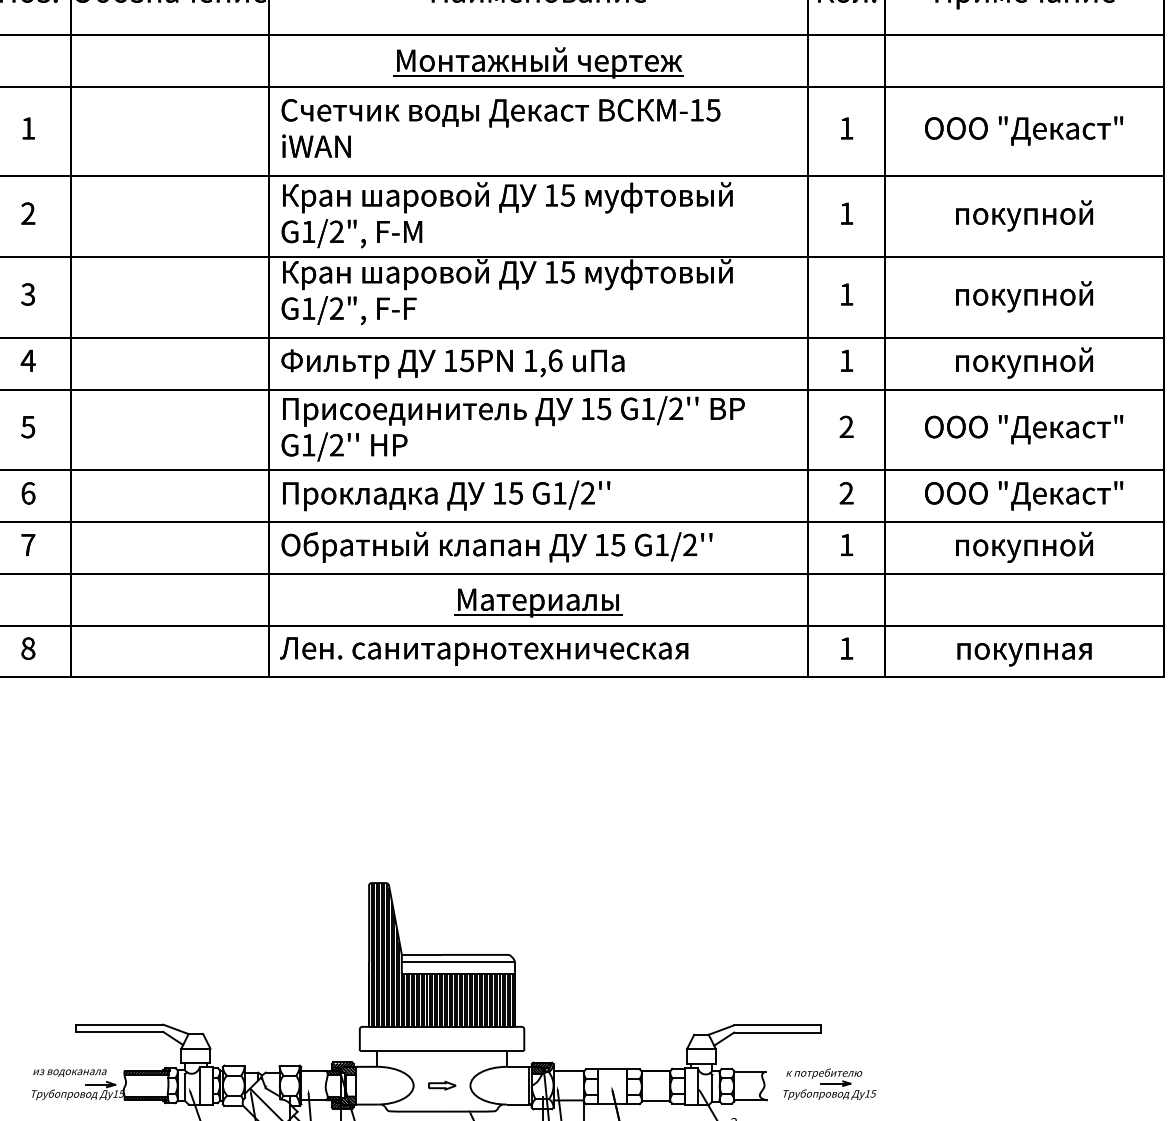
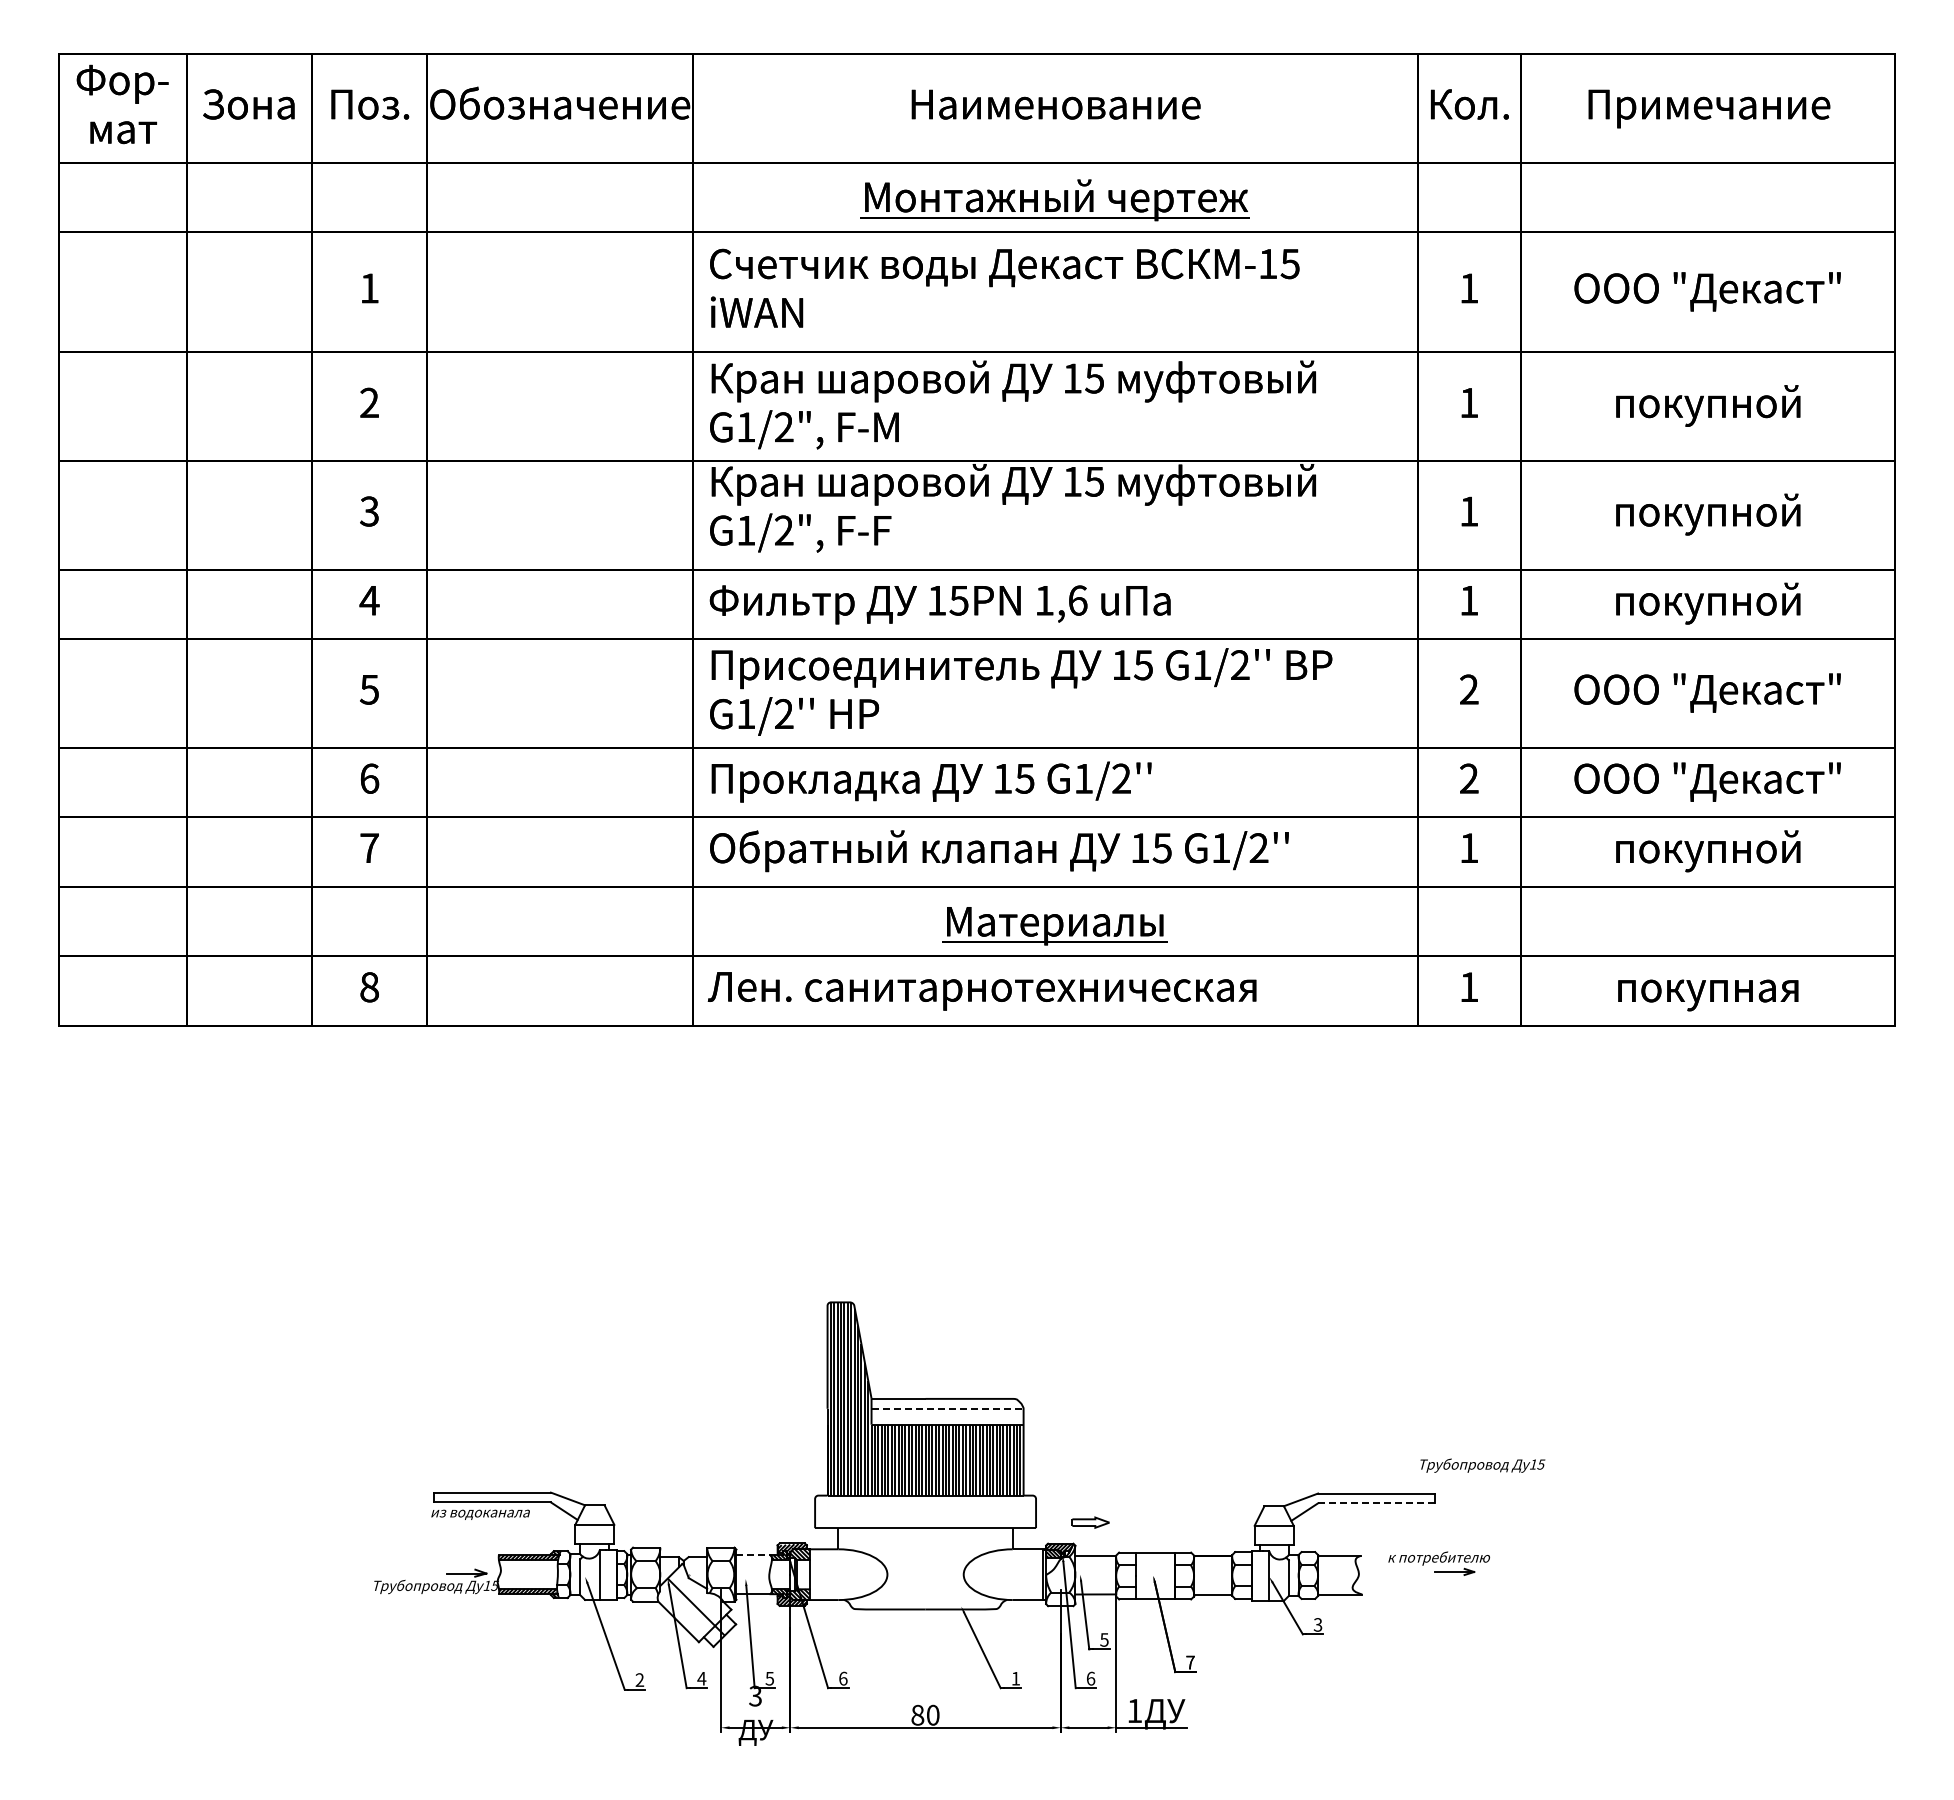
line: (458, 962) -> (947, 1408), solid -> dashed
line: (777, 1032) -> (1376, 1503), solid -> dashed
line: (313, 1071) -> (753, 1555), solid -> dashed
text: (69, 1072) -> (480, 1514), moved
part: (441, 1085) -> (1090, 1522), moved
text: (829, 1094) -> (1482, 1465), moved

